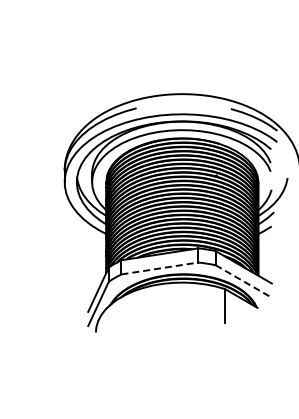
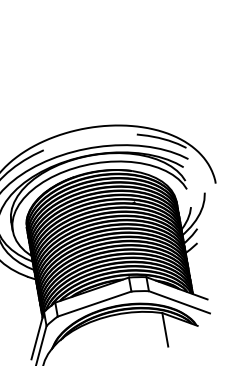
line: (159, 268) -> (94, 304), dashed -> solid
line: (244, 281) -> (180, 302), dashed -> solid

